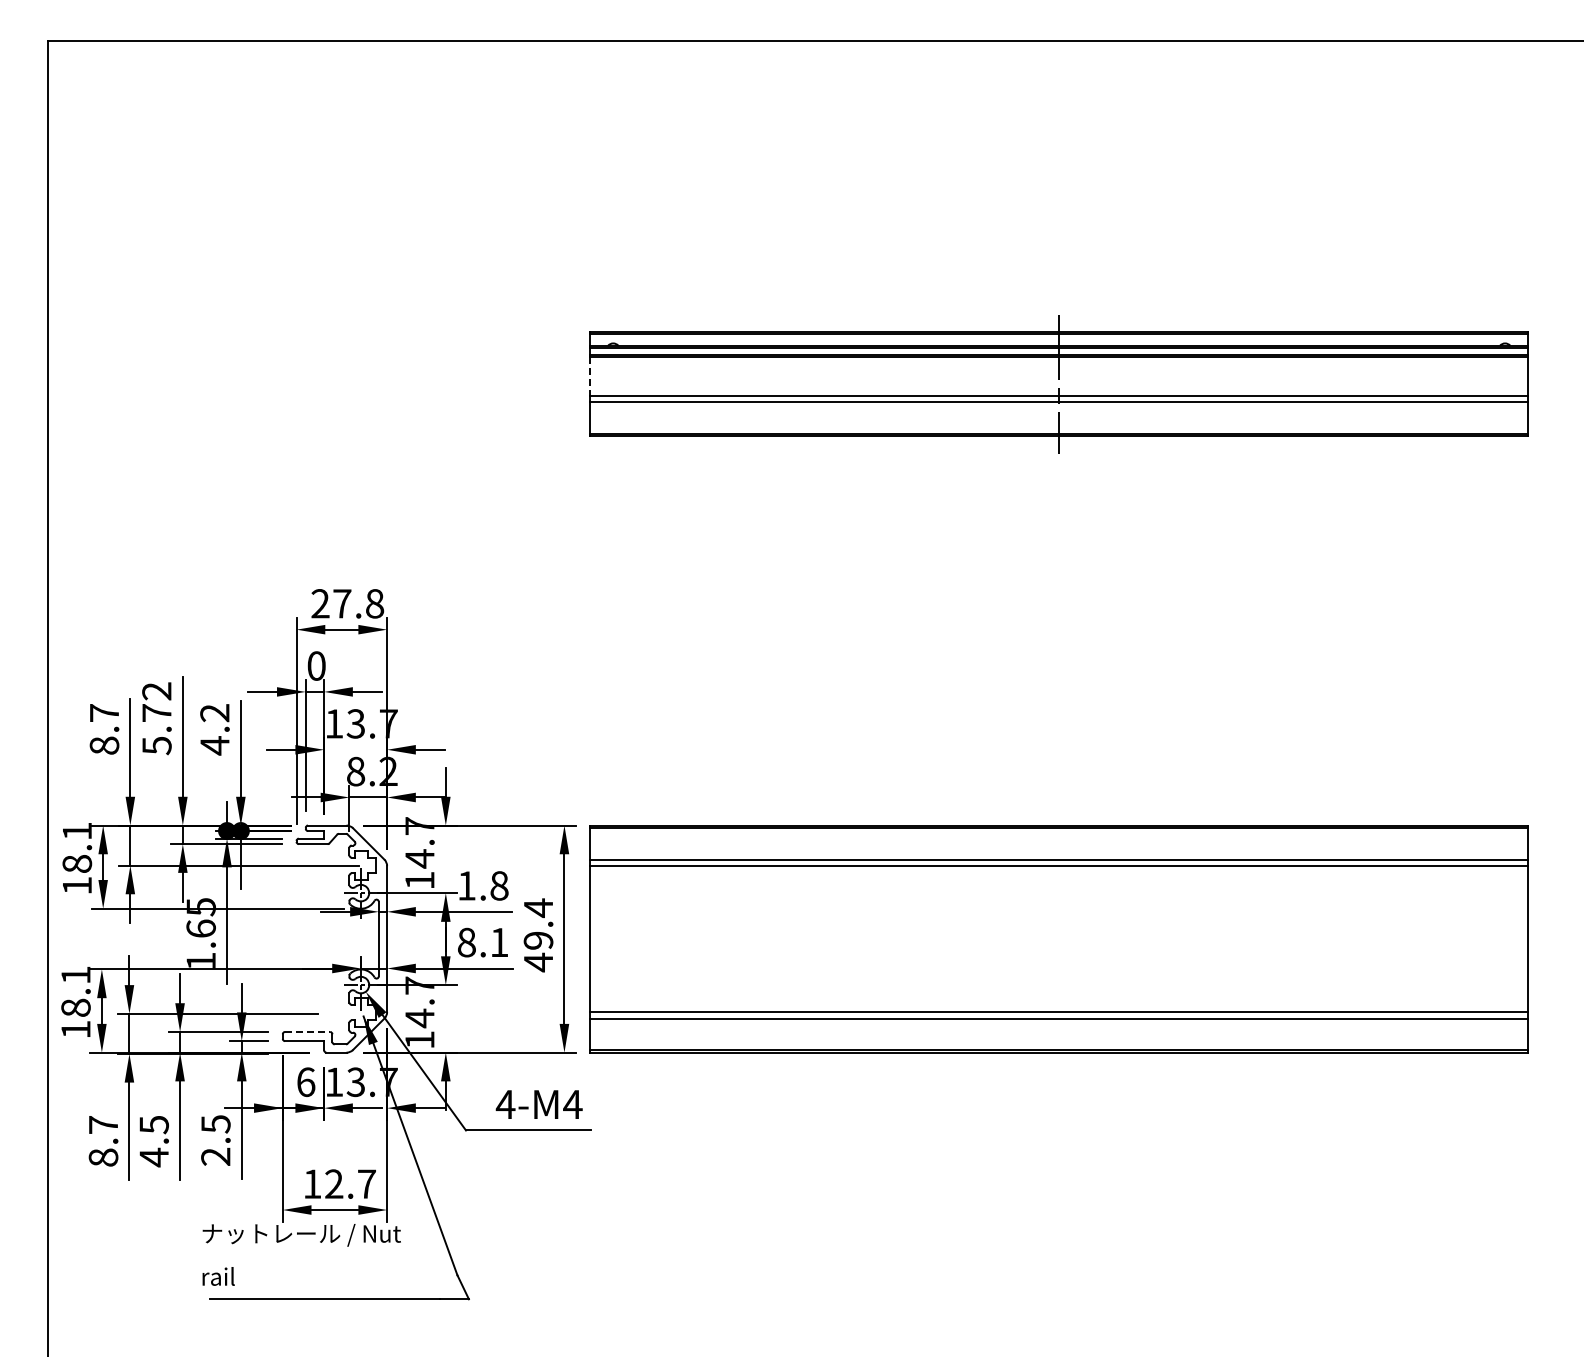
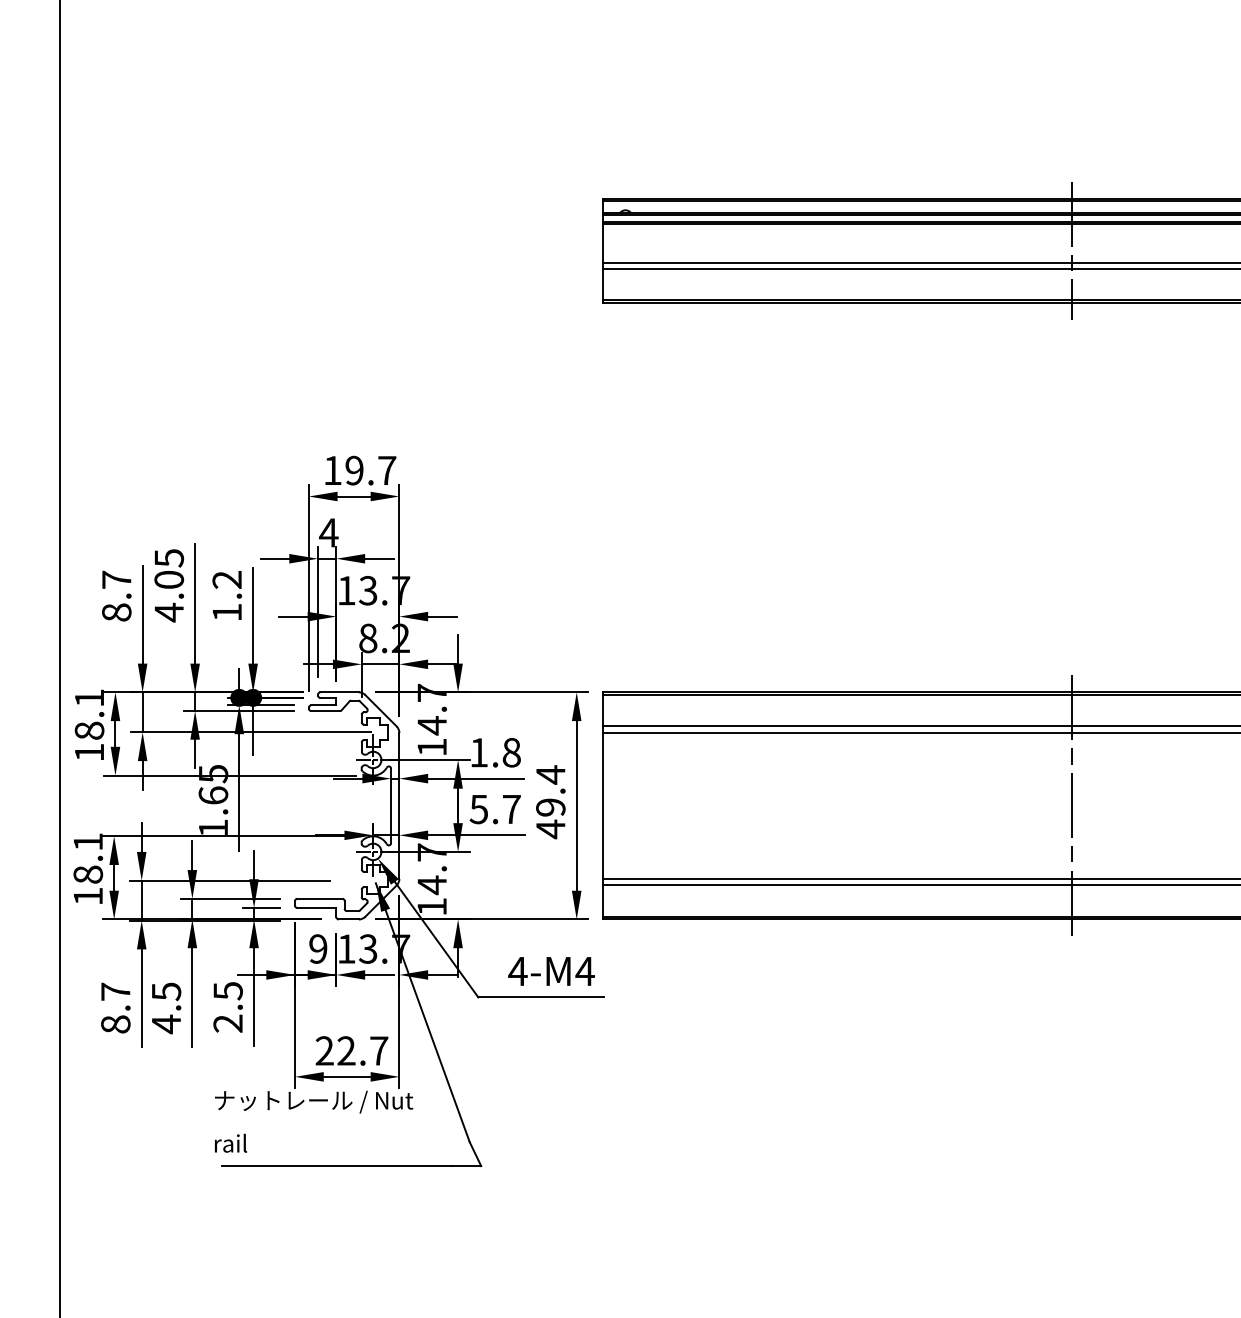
line: (590, 376) -> (602, 243), dashed -> solid
text: (347, 603) -> (359, 470), 27.8 -> 19.7
text: (316, 665) -> (328, 532), 0 -> 4
text: (156, 718) -> (168, 585), 5.72 -> 4.05
text: (214, 745) -> (226, 612), 4.2 -> 1.2
line: (1059, 938) -> (1071, 805), added
text: (482, 942) -> (494, 809), 8.1 -> 5.7
line: (307, 1031) -> (319, 898), dashed -> solid
text: (306, 1082) -> (318, 949), 6 -> 9
text: (312, 1183) -> (324, 1050), 12.7 -> 22.7

